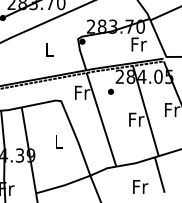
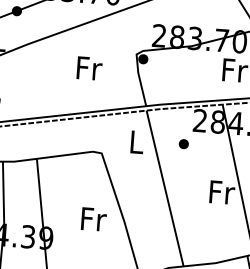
text: (49, 49) -> (88, 67), L -> Fr
text: (82, 92) -> (137, 141), Fr -> L
text: (59, 141) -> (94, 218), L -> Fr

